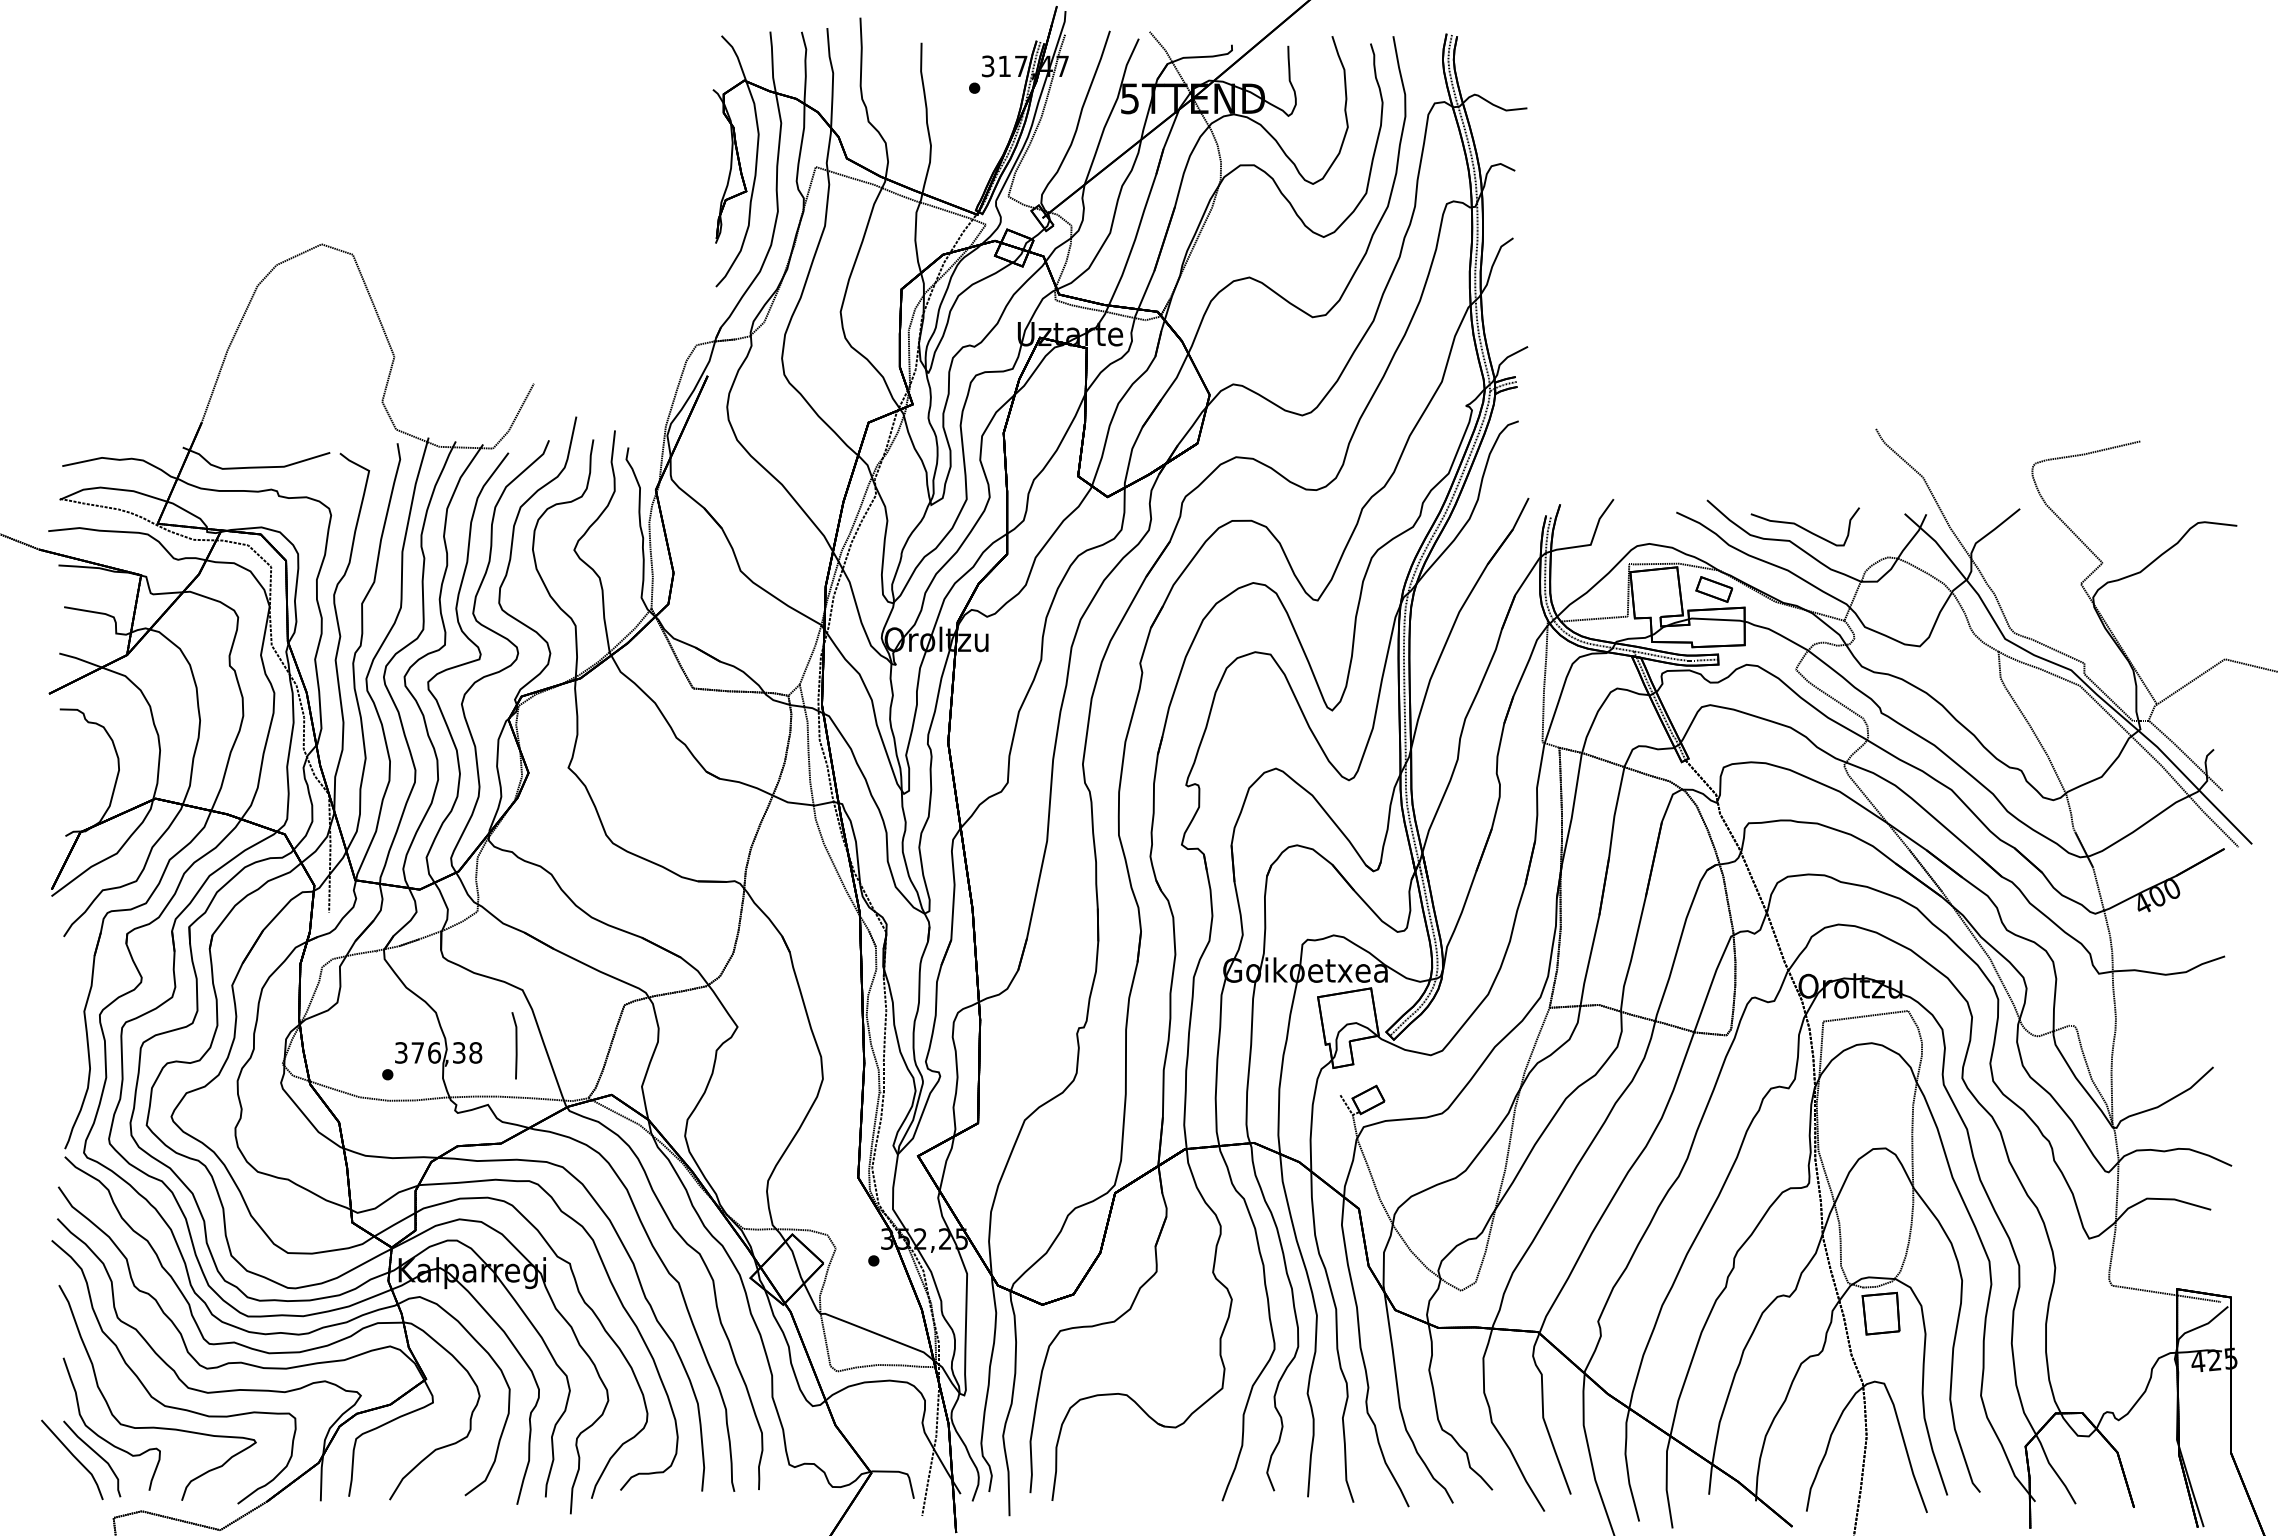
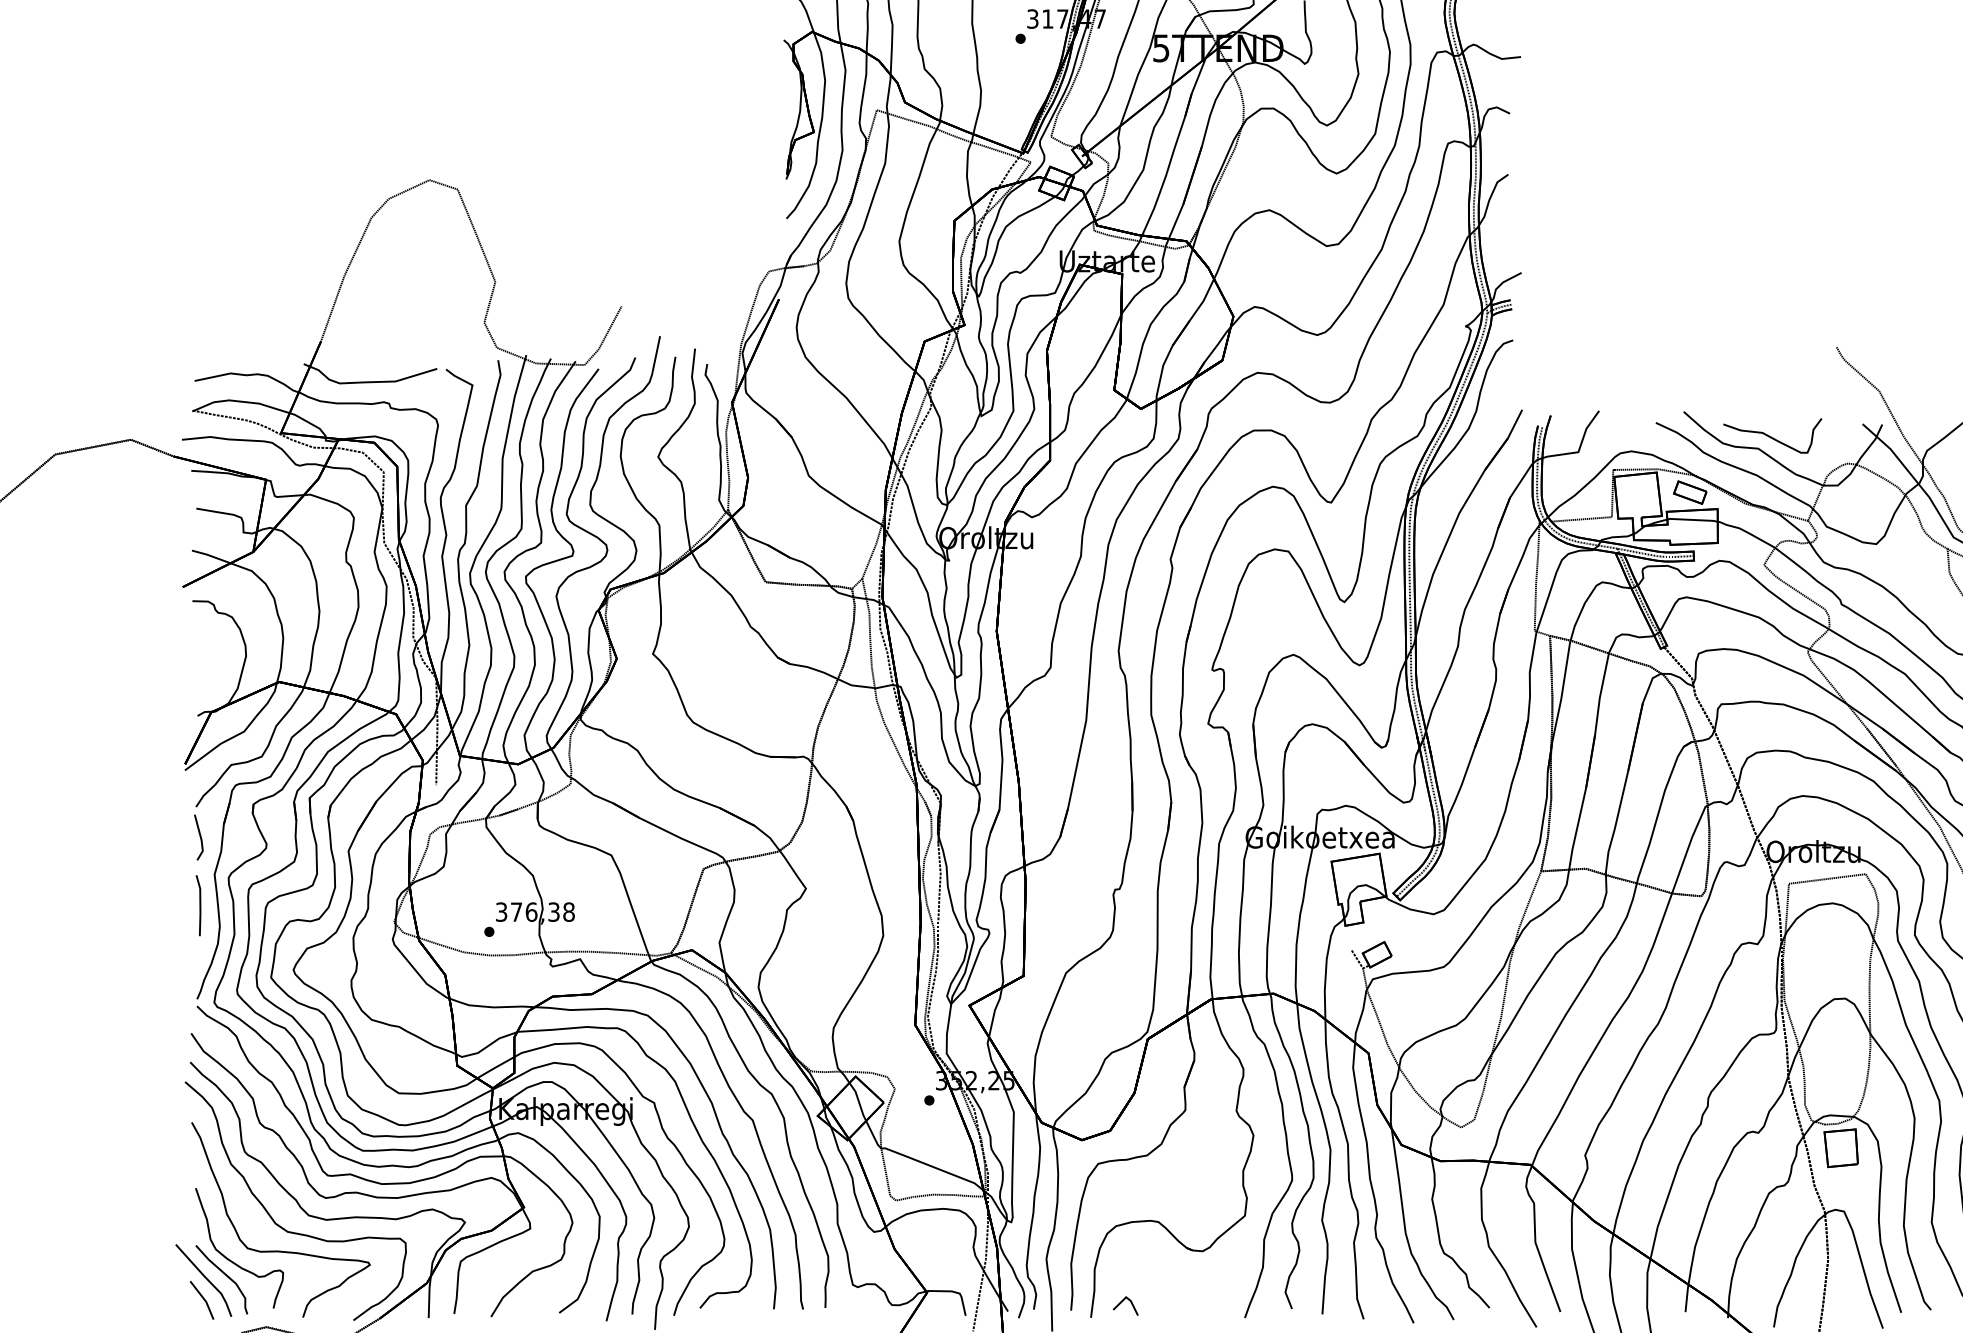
line: (67, 969) -> (199, 836), added
line: (515, 1045) -> (199, 905), moved
line: (70, 1479) -> (202, 1298), added
line: (1087, 1483) -> (1122, 1301), added

